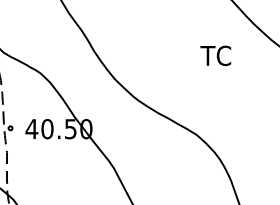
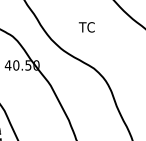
text: (215, 56) -> (86, 27), moved

